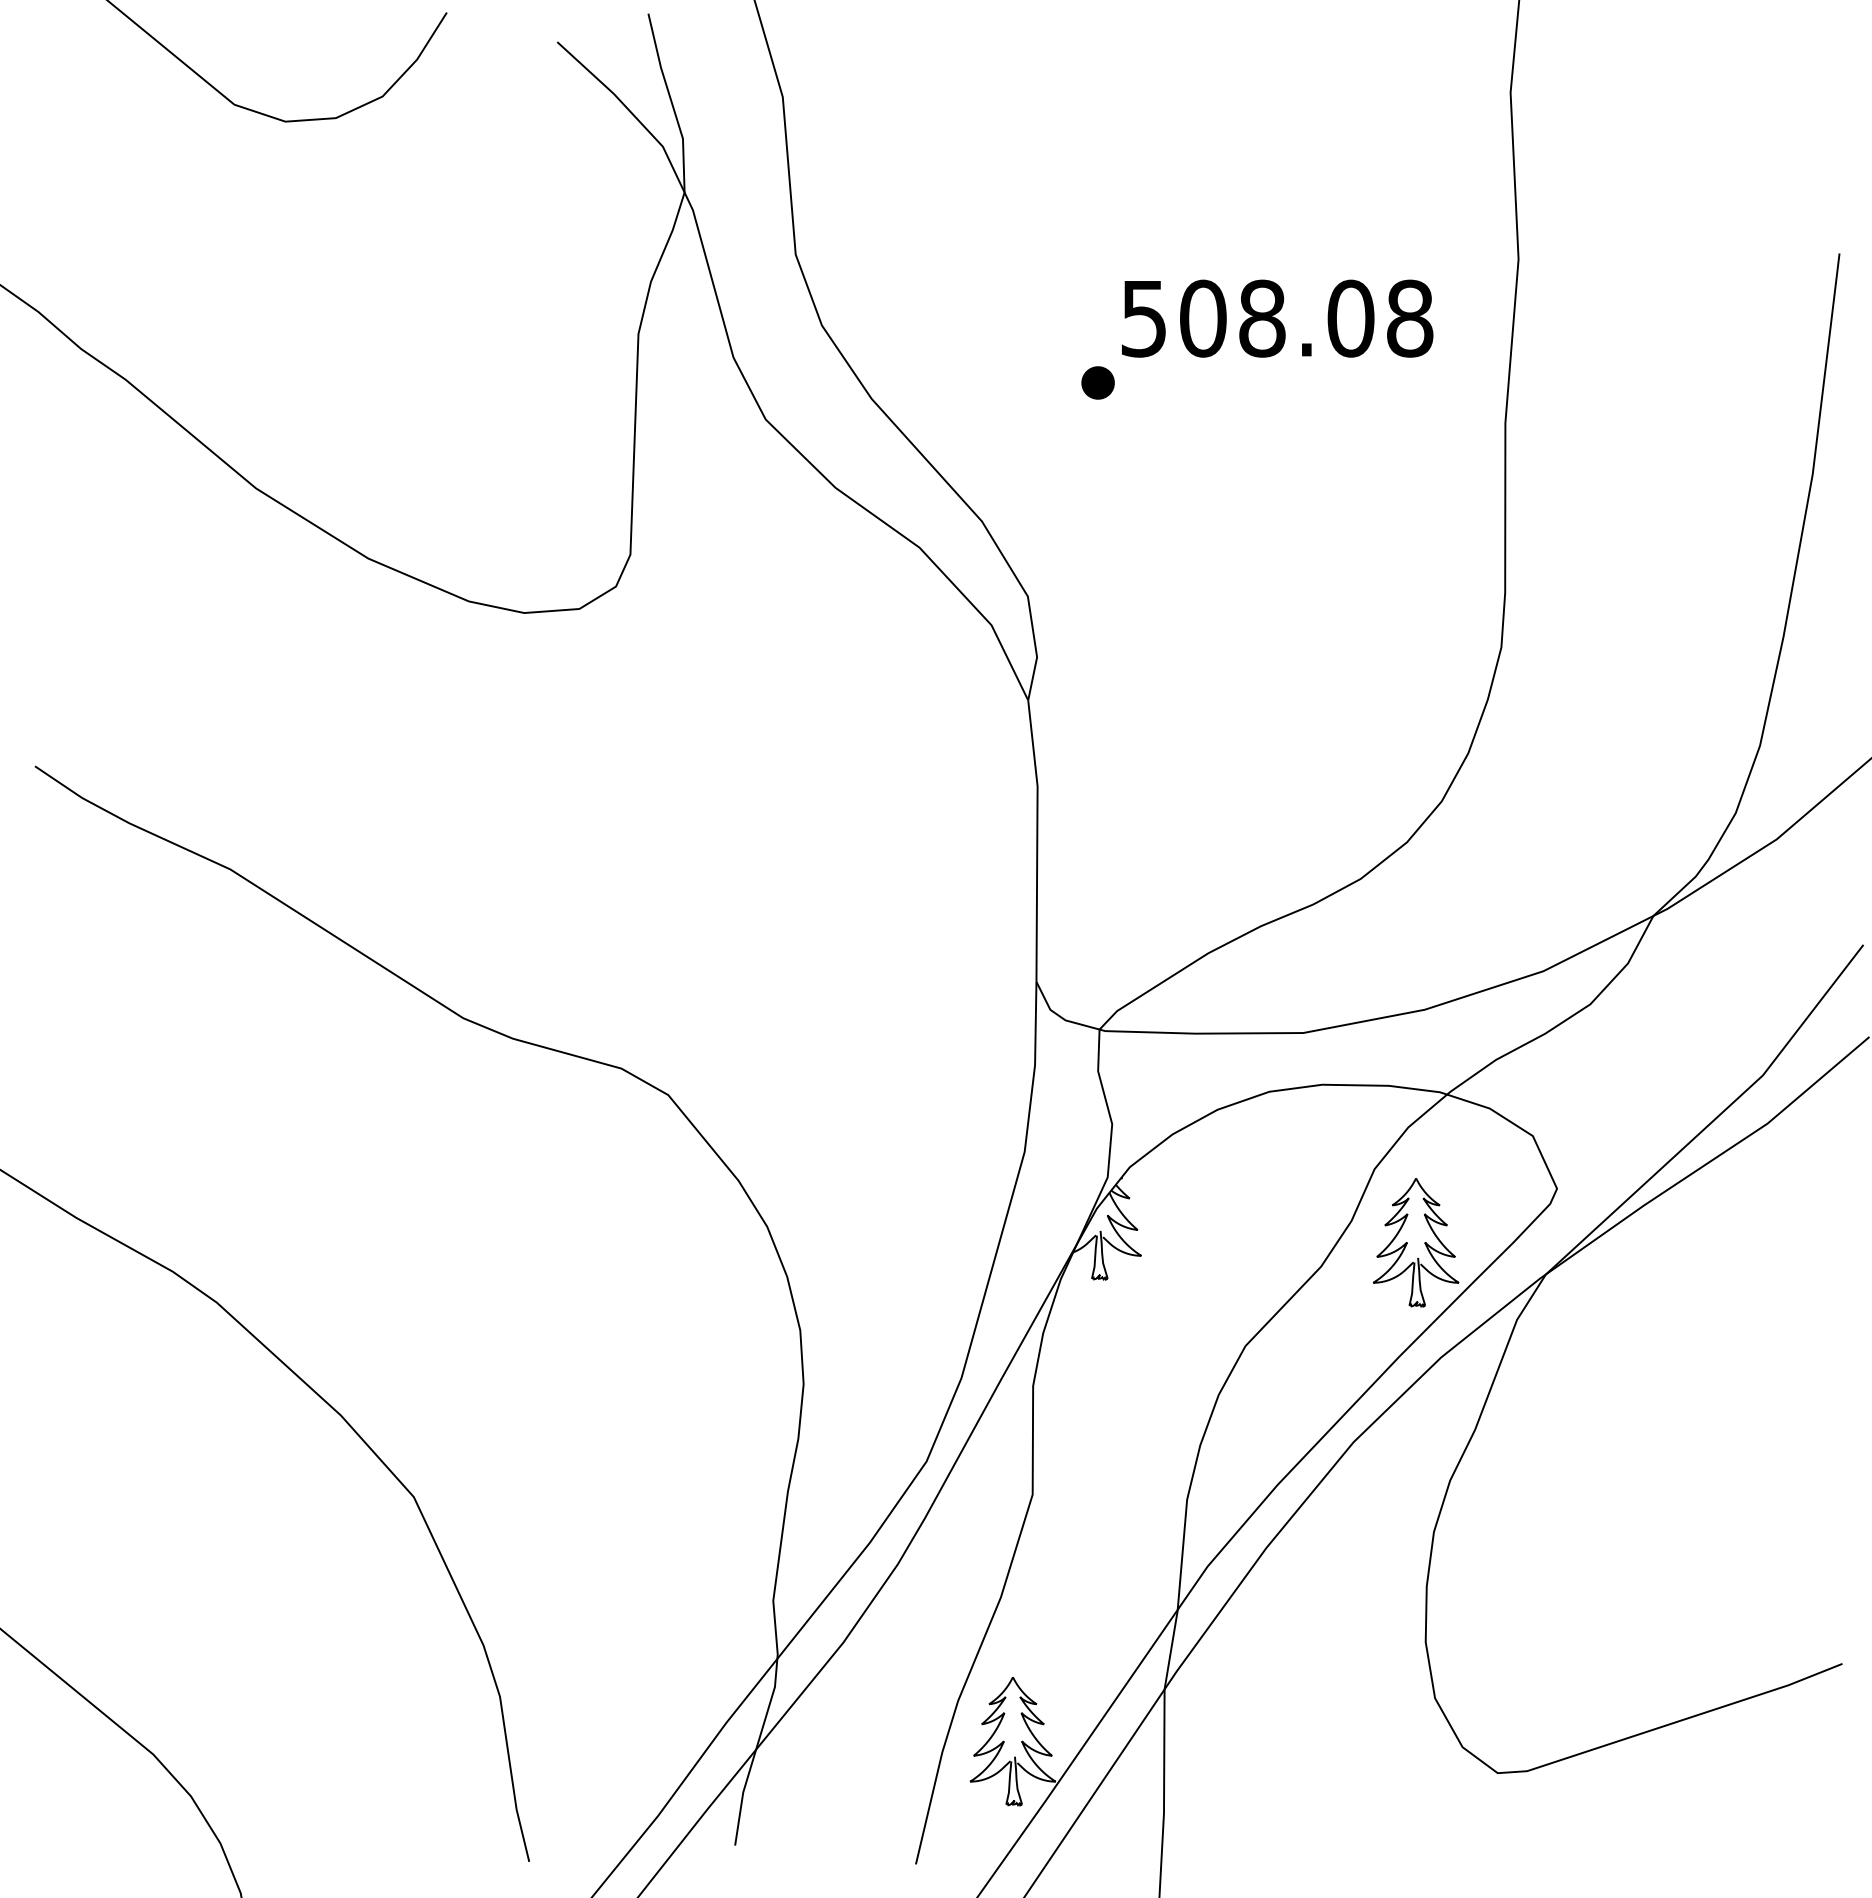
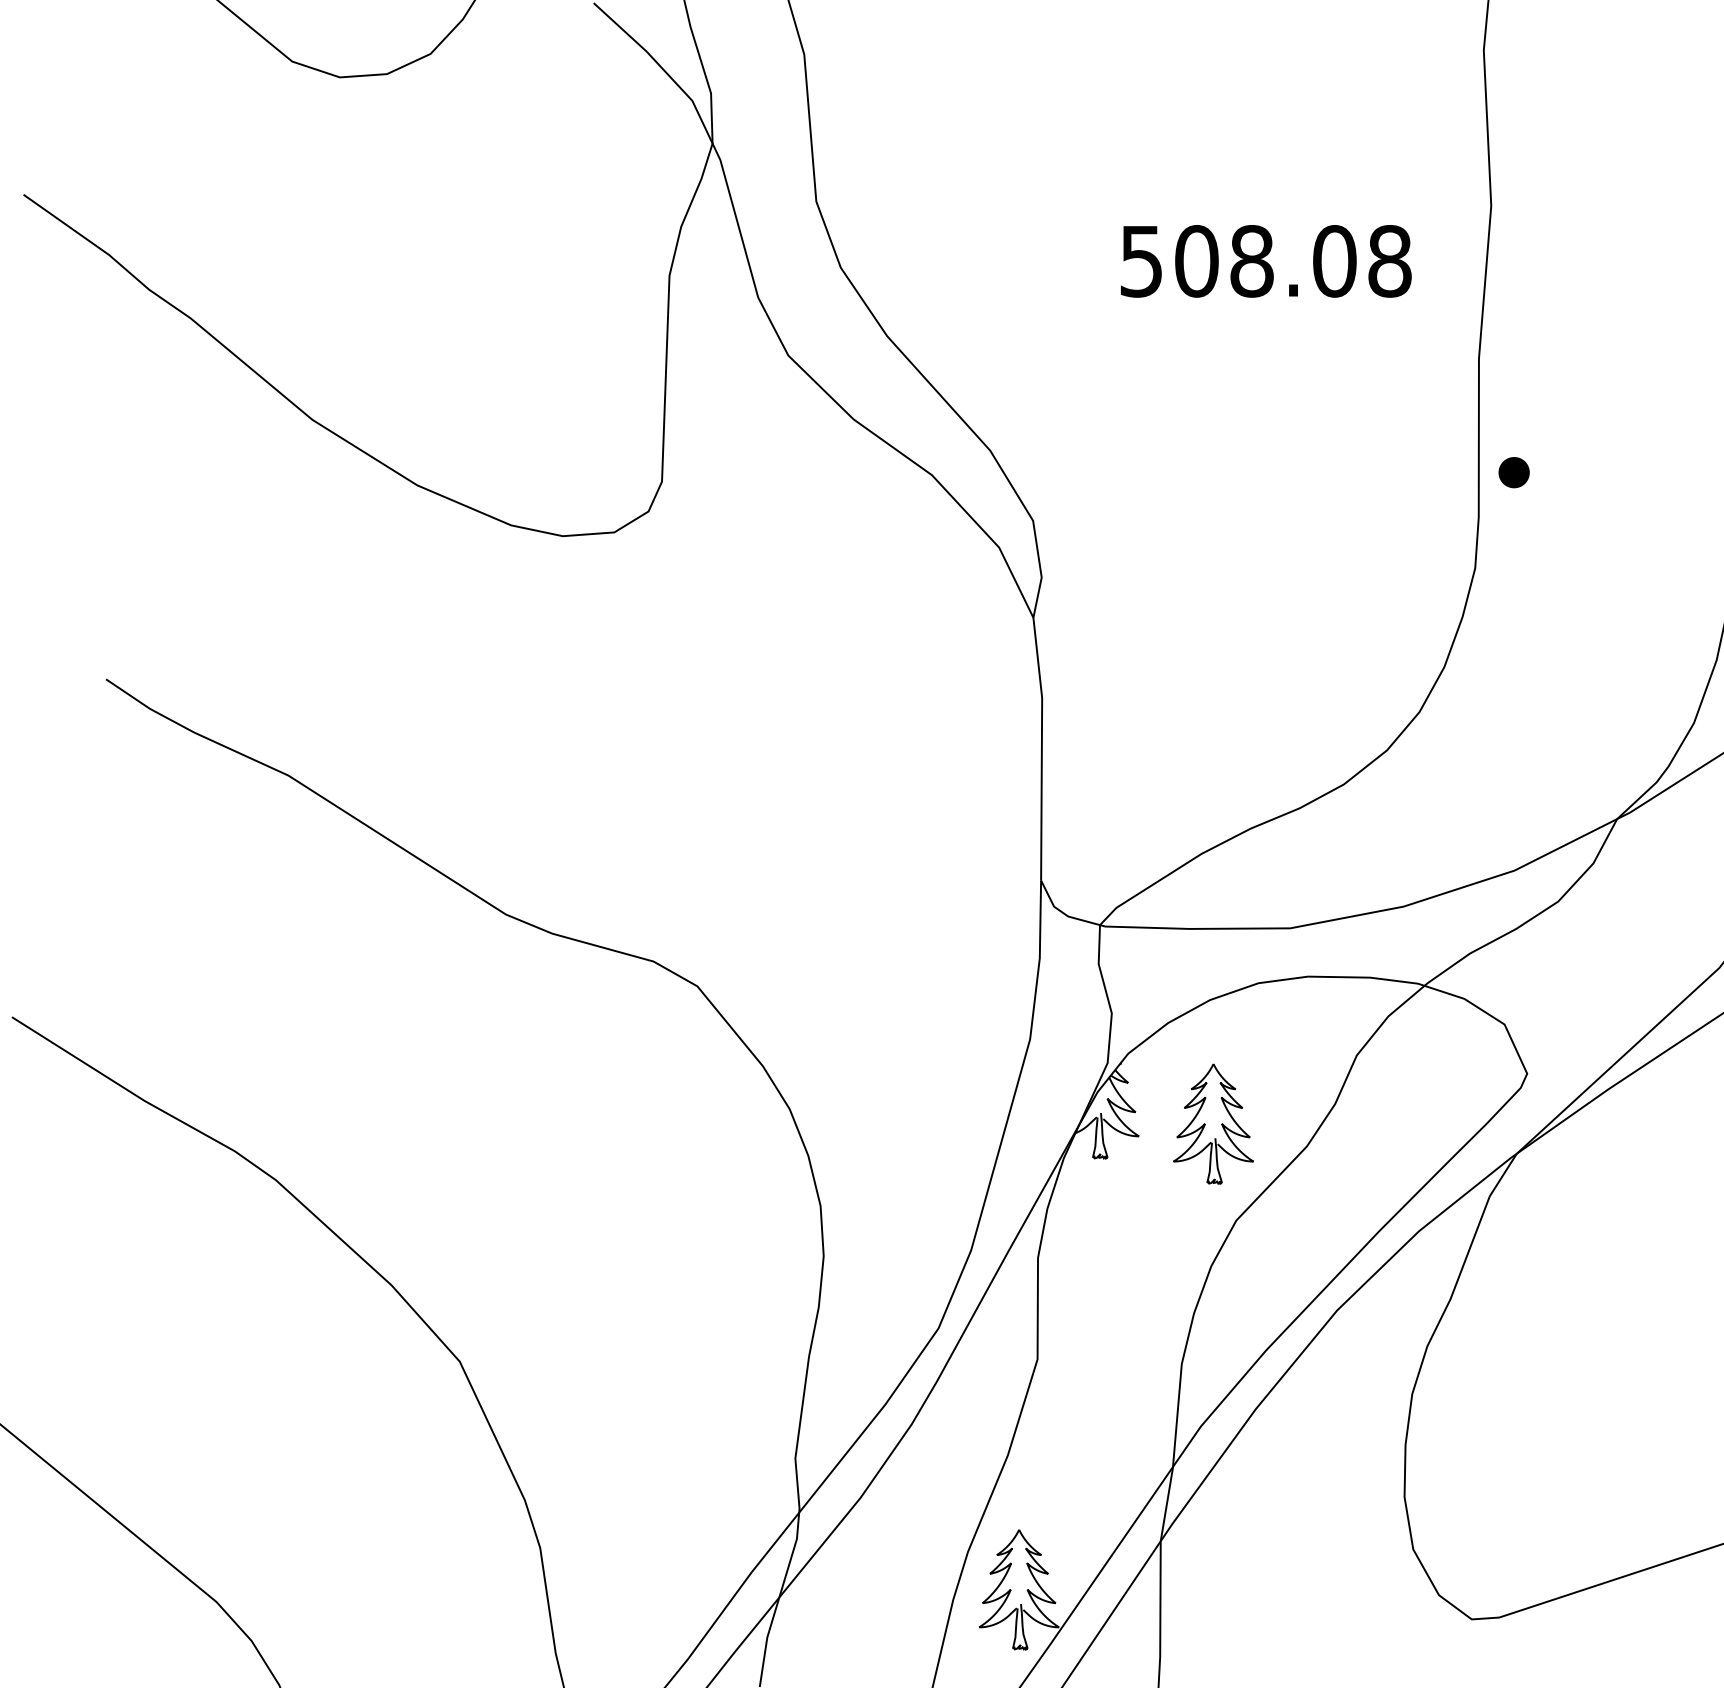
part: (1097, 382) -> (1513, 472), moved
part: (1416, 1242) -> (1213, 1123), moved

